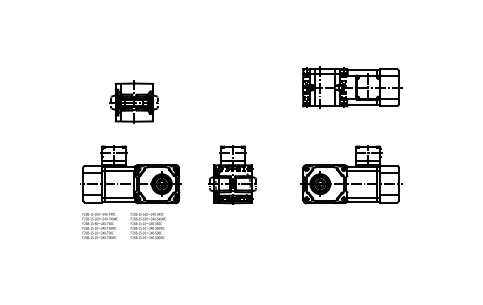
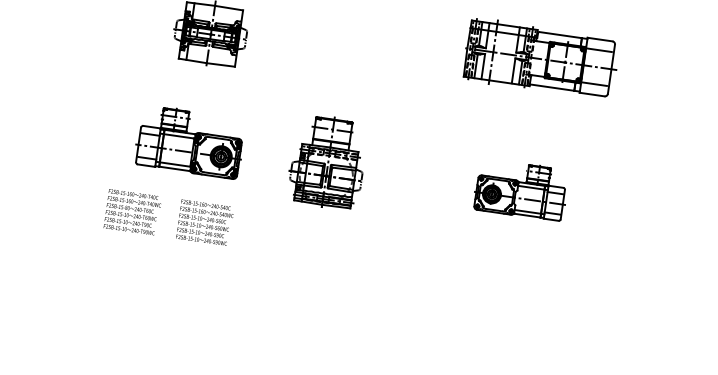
part: (130, 174) -> (189, 141), size x0.7
part: (232, 174) -> (327, 161), moved
part: (351, 174) -> (521, 189), size x0.6

